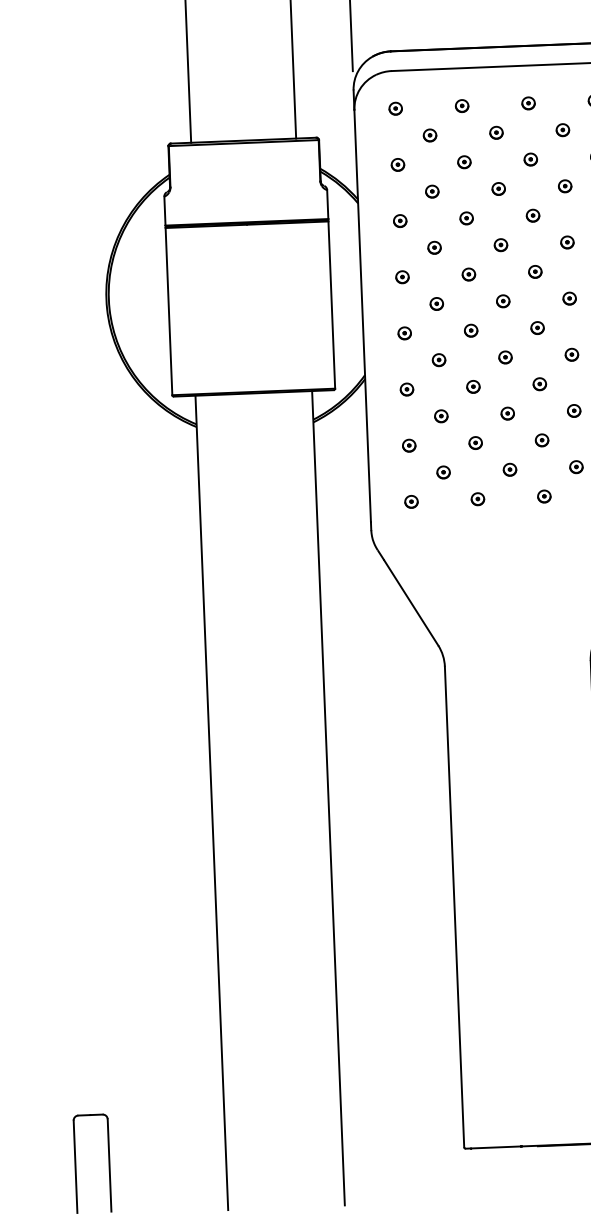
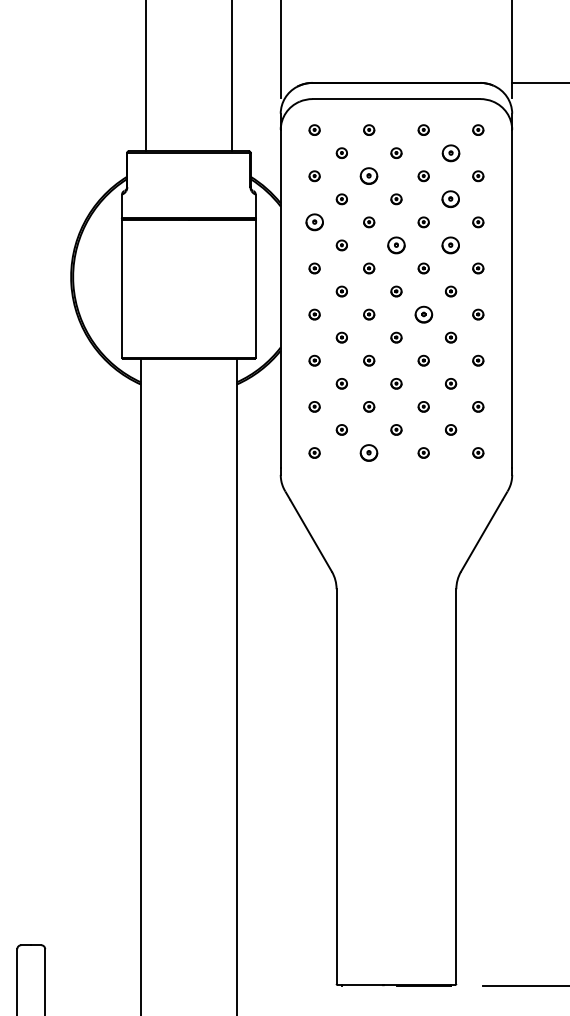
part: (562, 129) -> (450, 152), size x1.6
part: (464, 162) -> (369, 176), size x1.6
part: (565, 186) -> (451, 199), size x1.6
part: (400, 221) -> (314, 222), size x1.6
part: (567, 242) -> (451, 245), size x1.6
part: (501, 245) -> (396, 245), size x1.6
part: (537, 327) -> (423, 314), size x1.6
part: (478, 498) -> (369, 452), size x1.6

